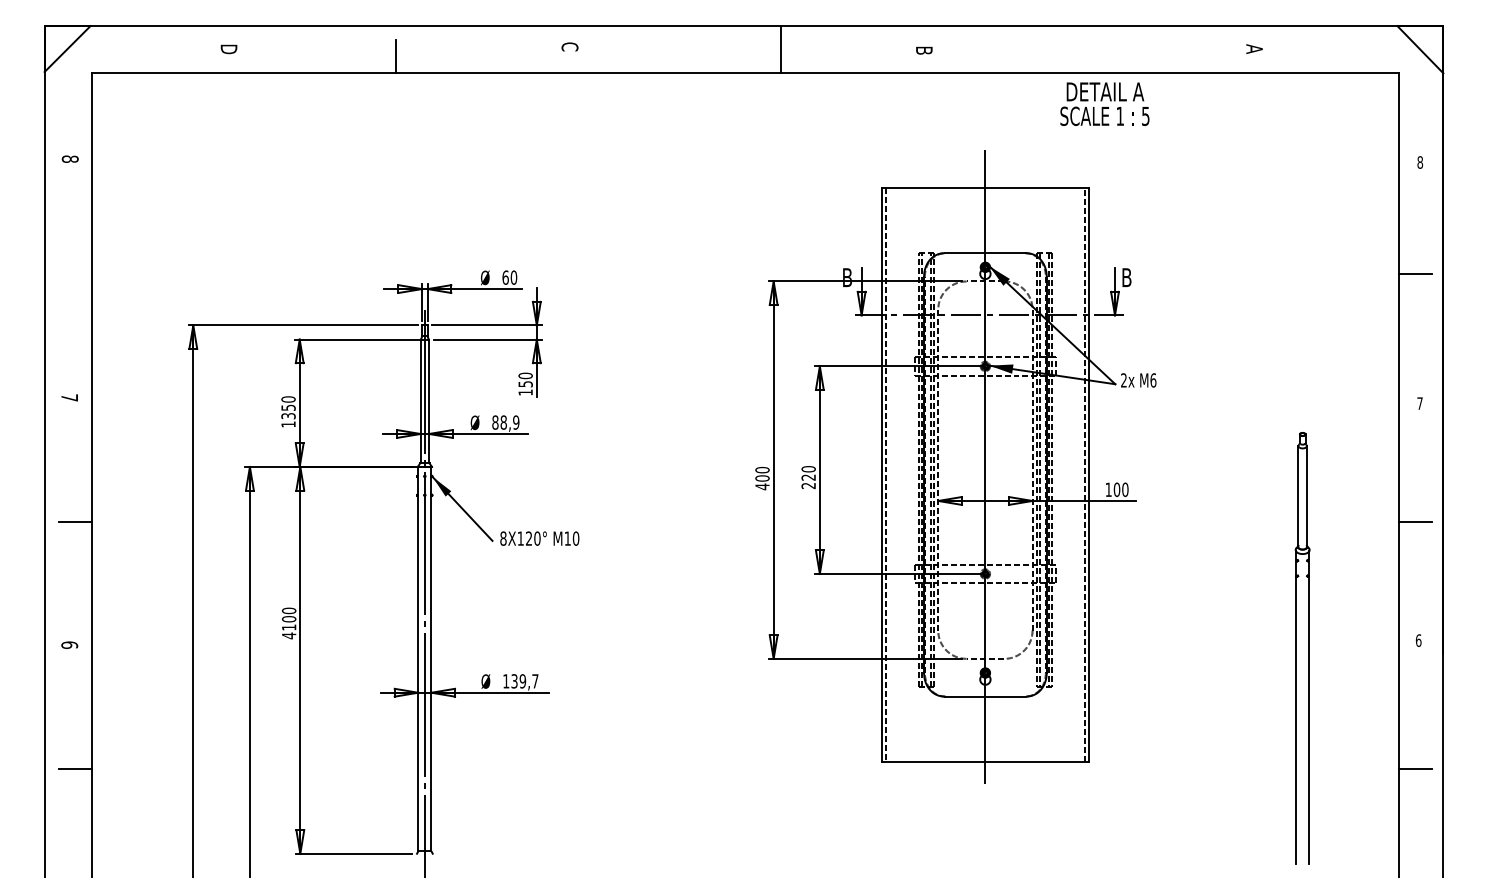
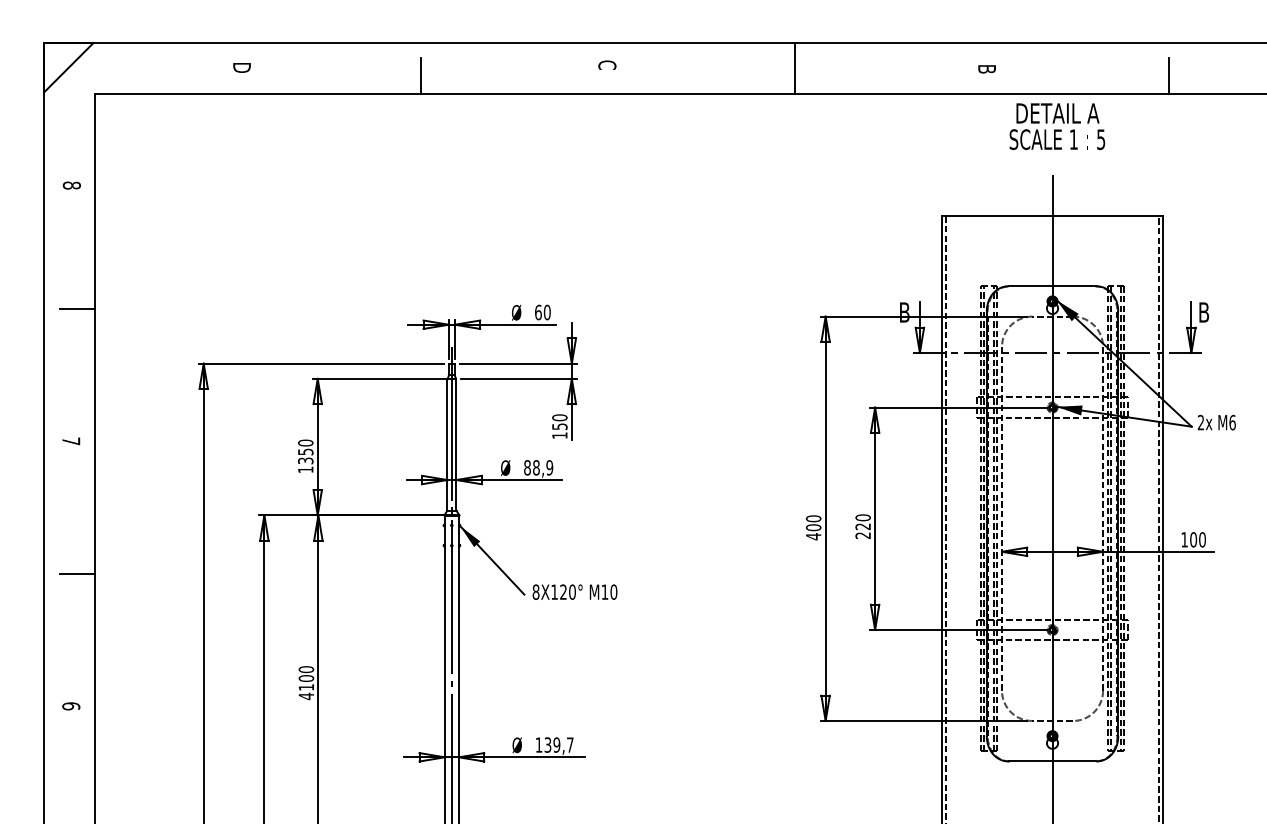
line: (781, 49) -> (795, 68), moved
line: (1094, 56) -> (1169, 75), added
text: (1104, 103) -> (1056, 125), moved
line: (74, 274) -> (76, 309), added

